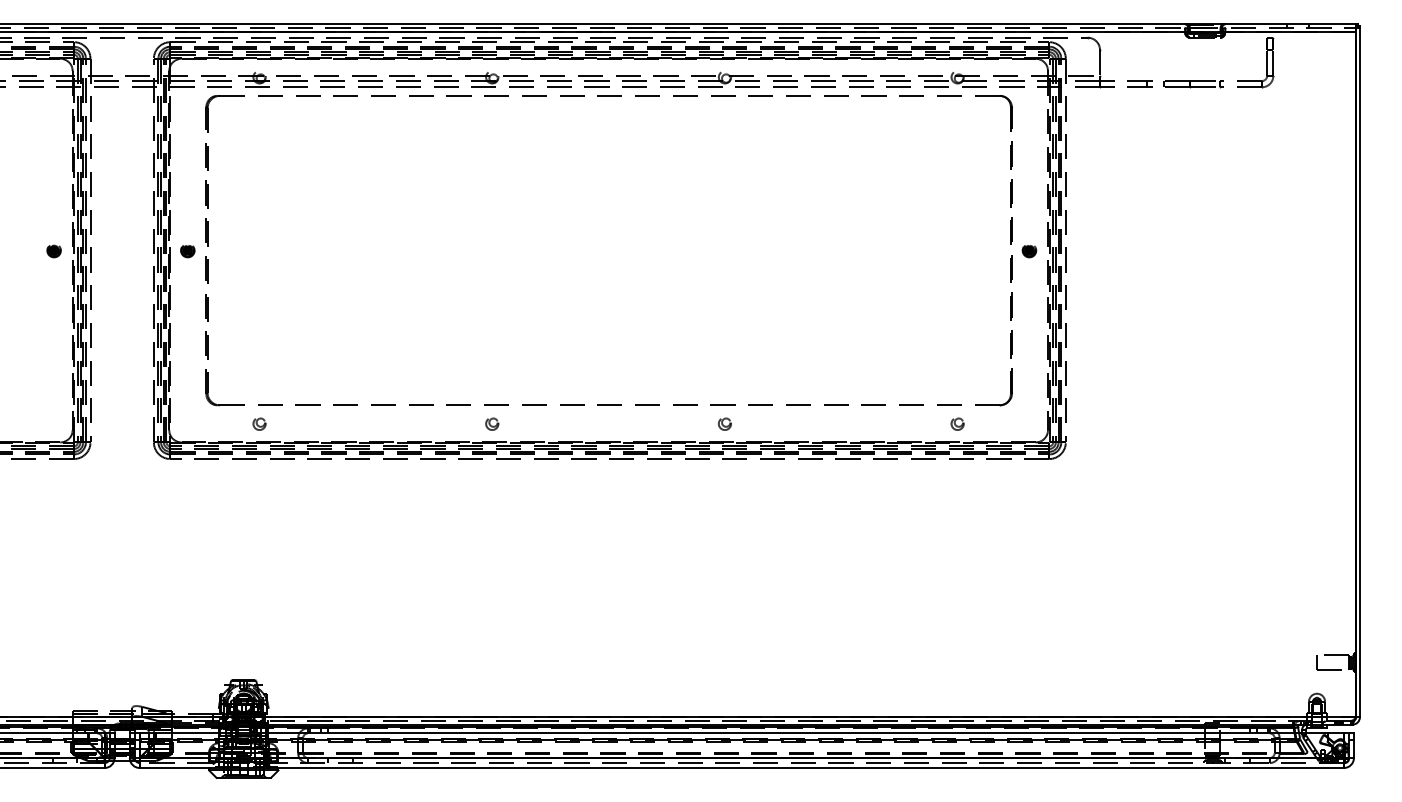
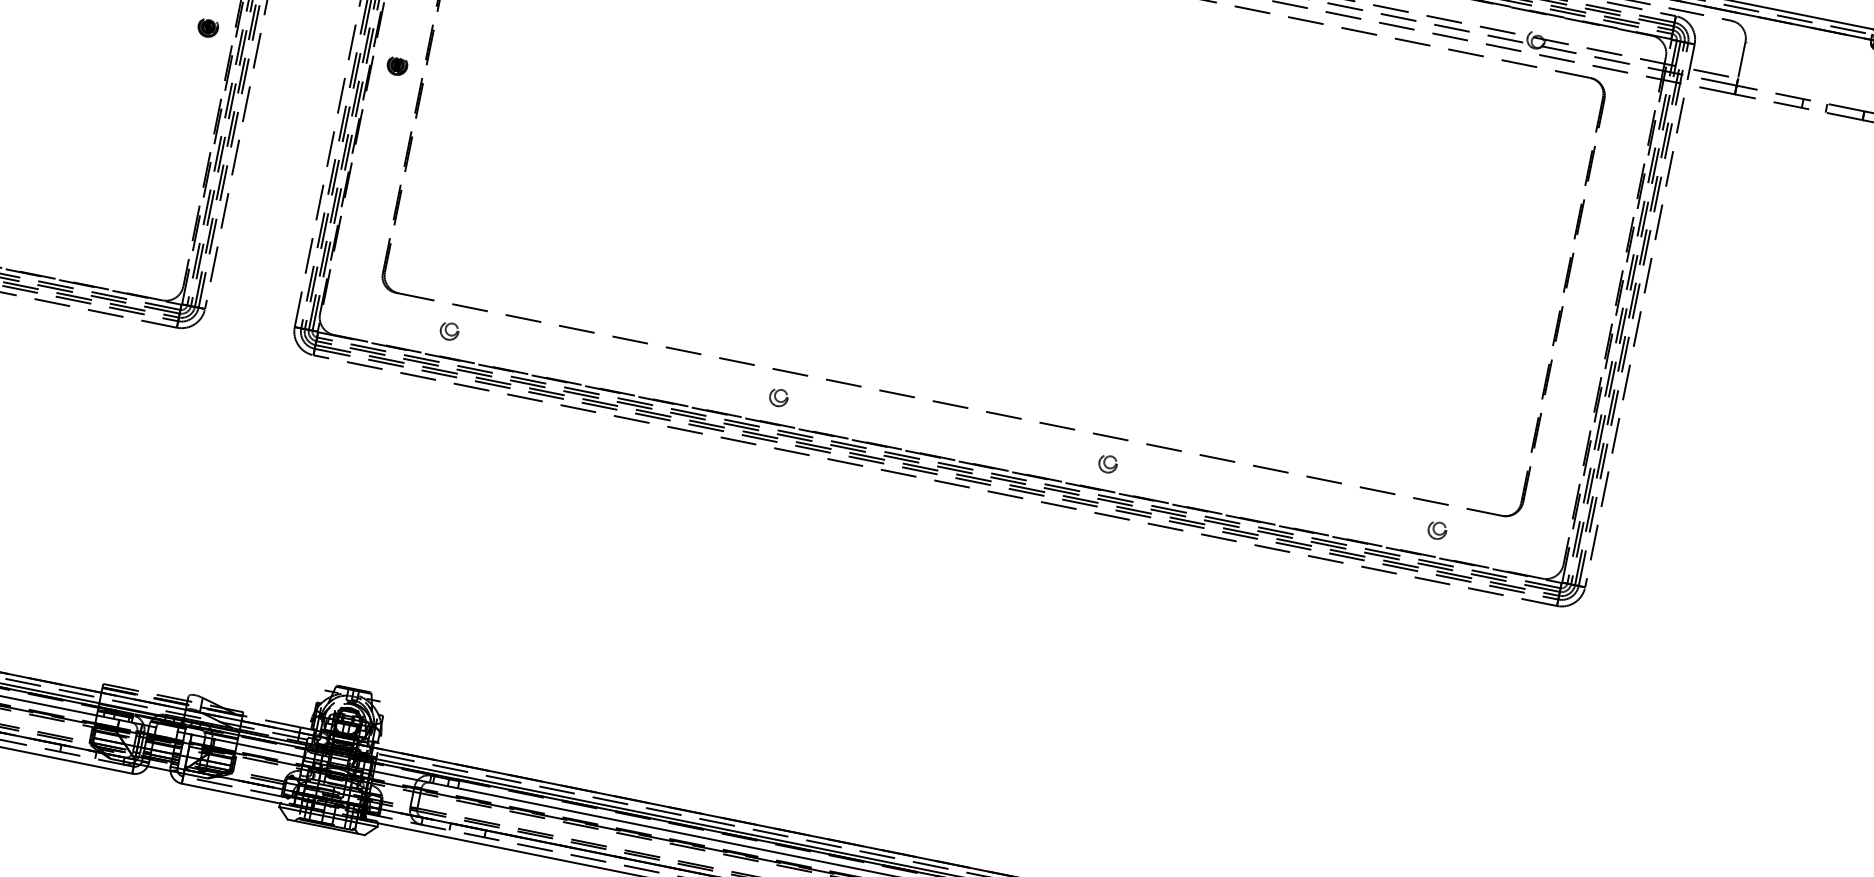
part: (1029, 251) -> (1588, 306), removed

